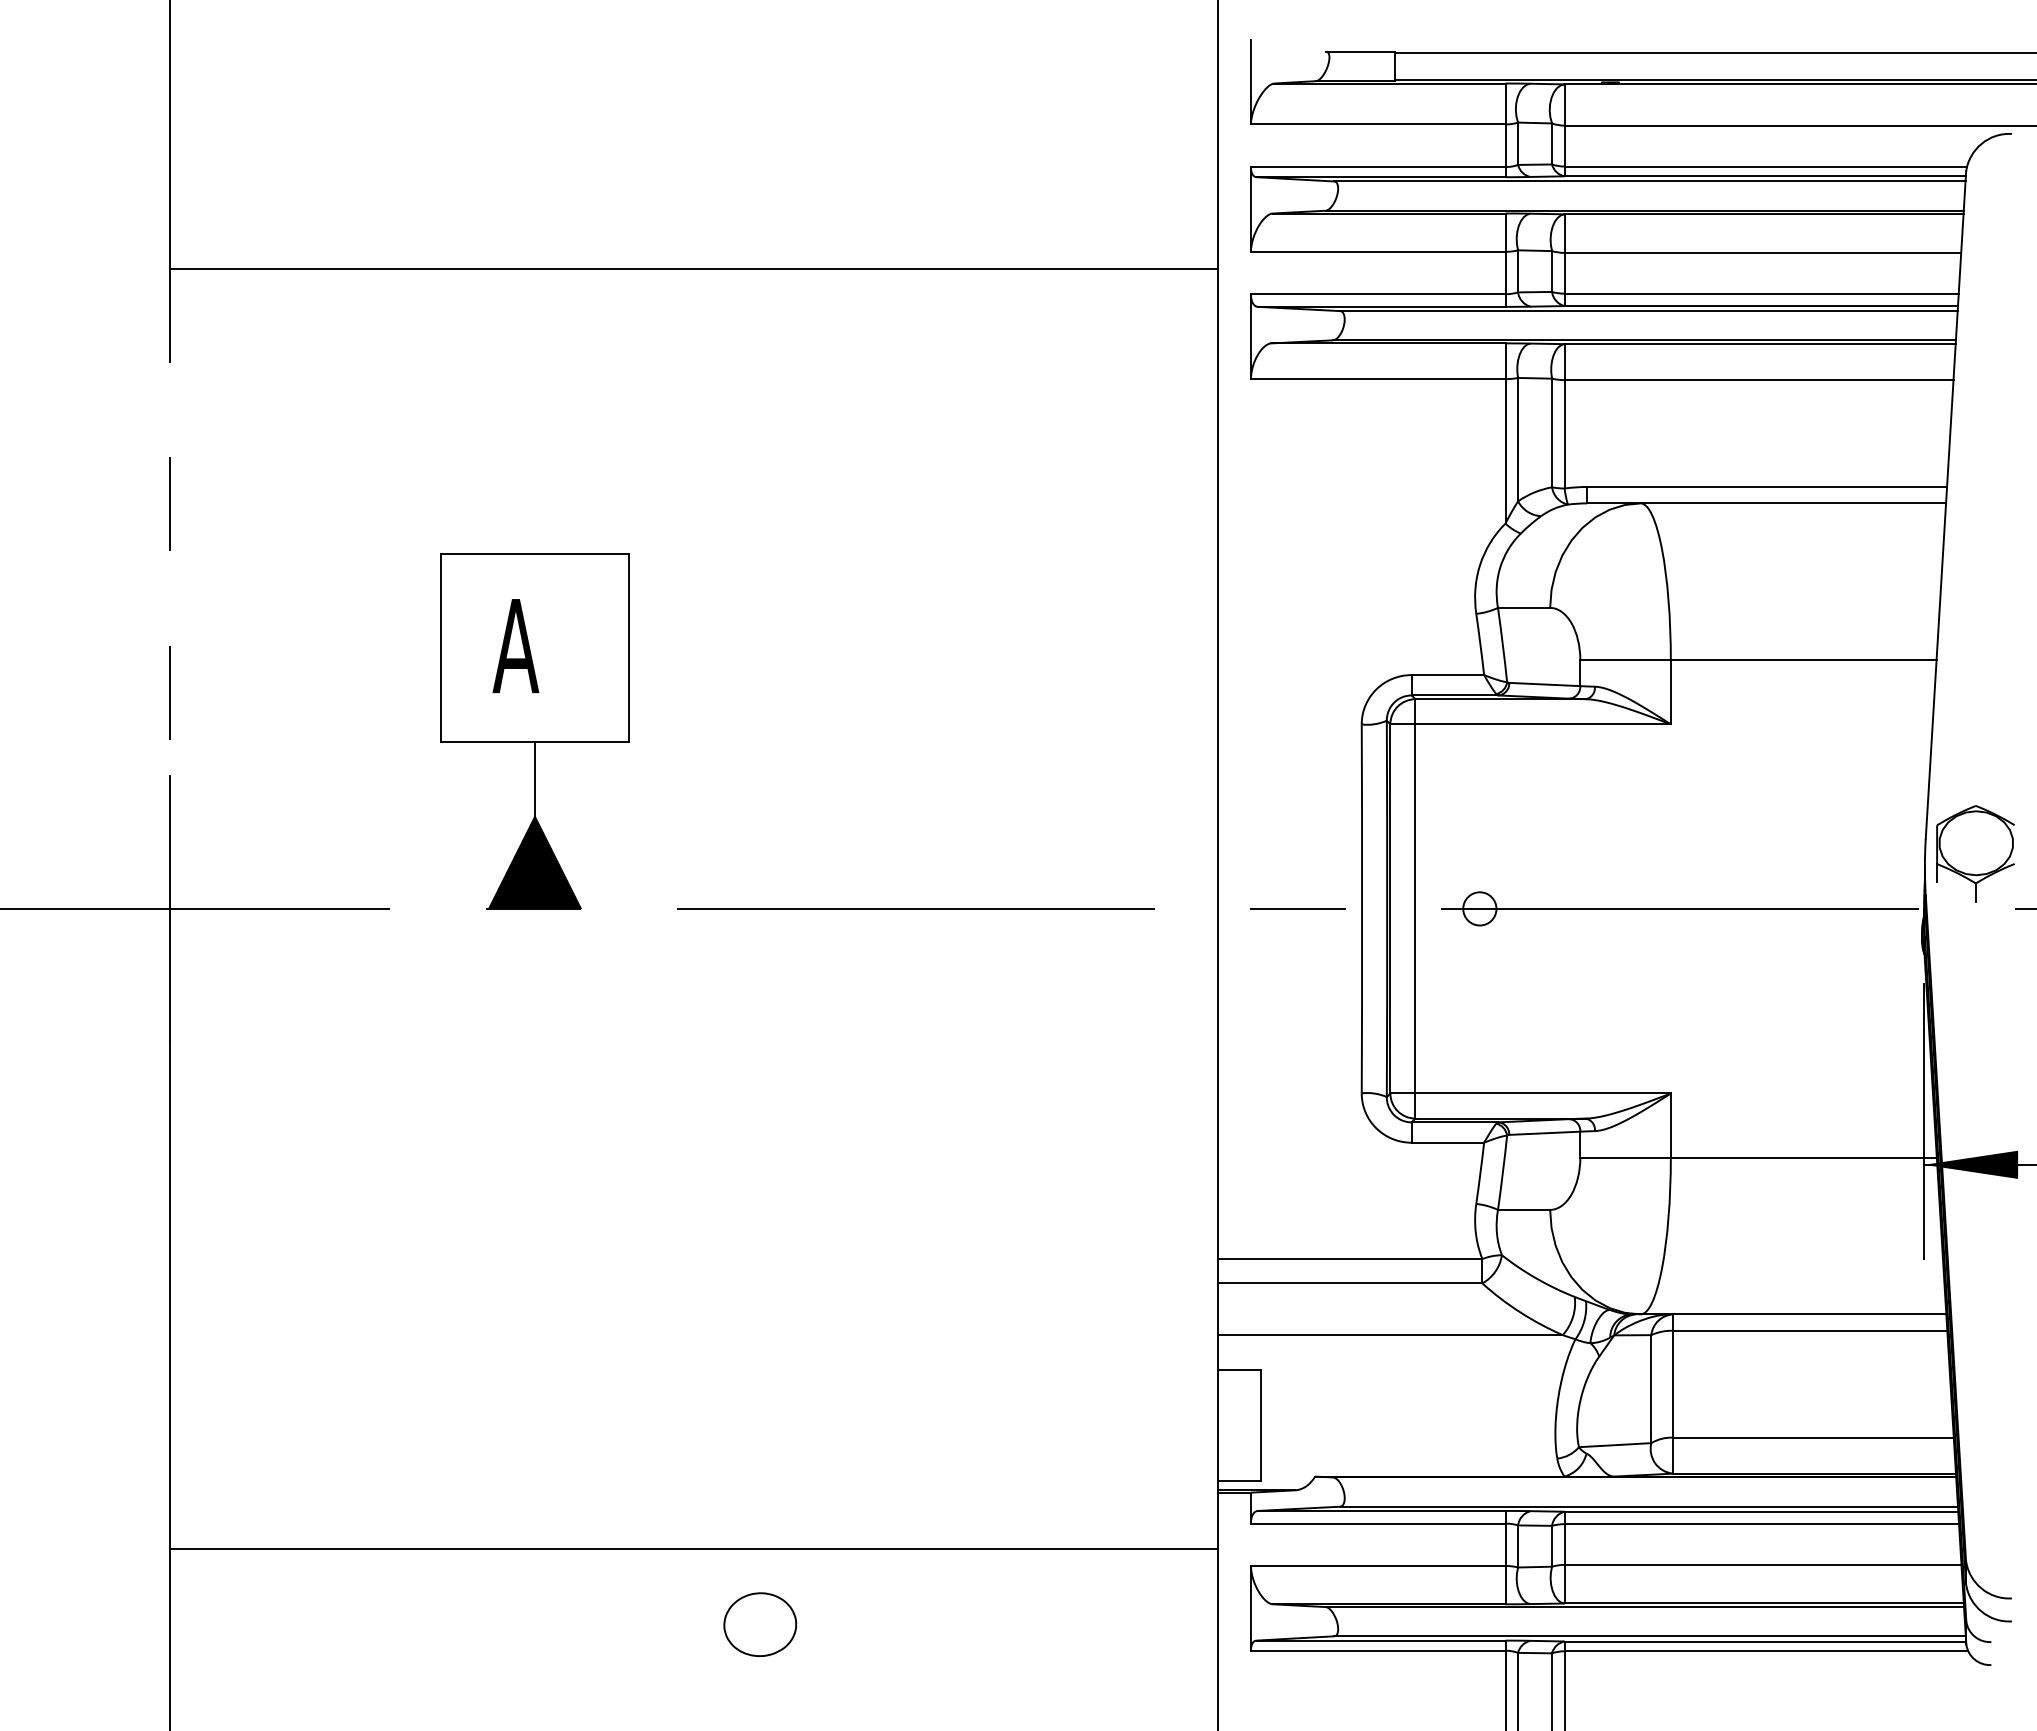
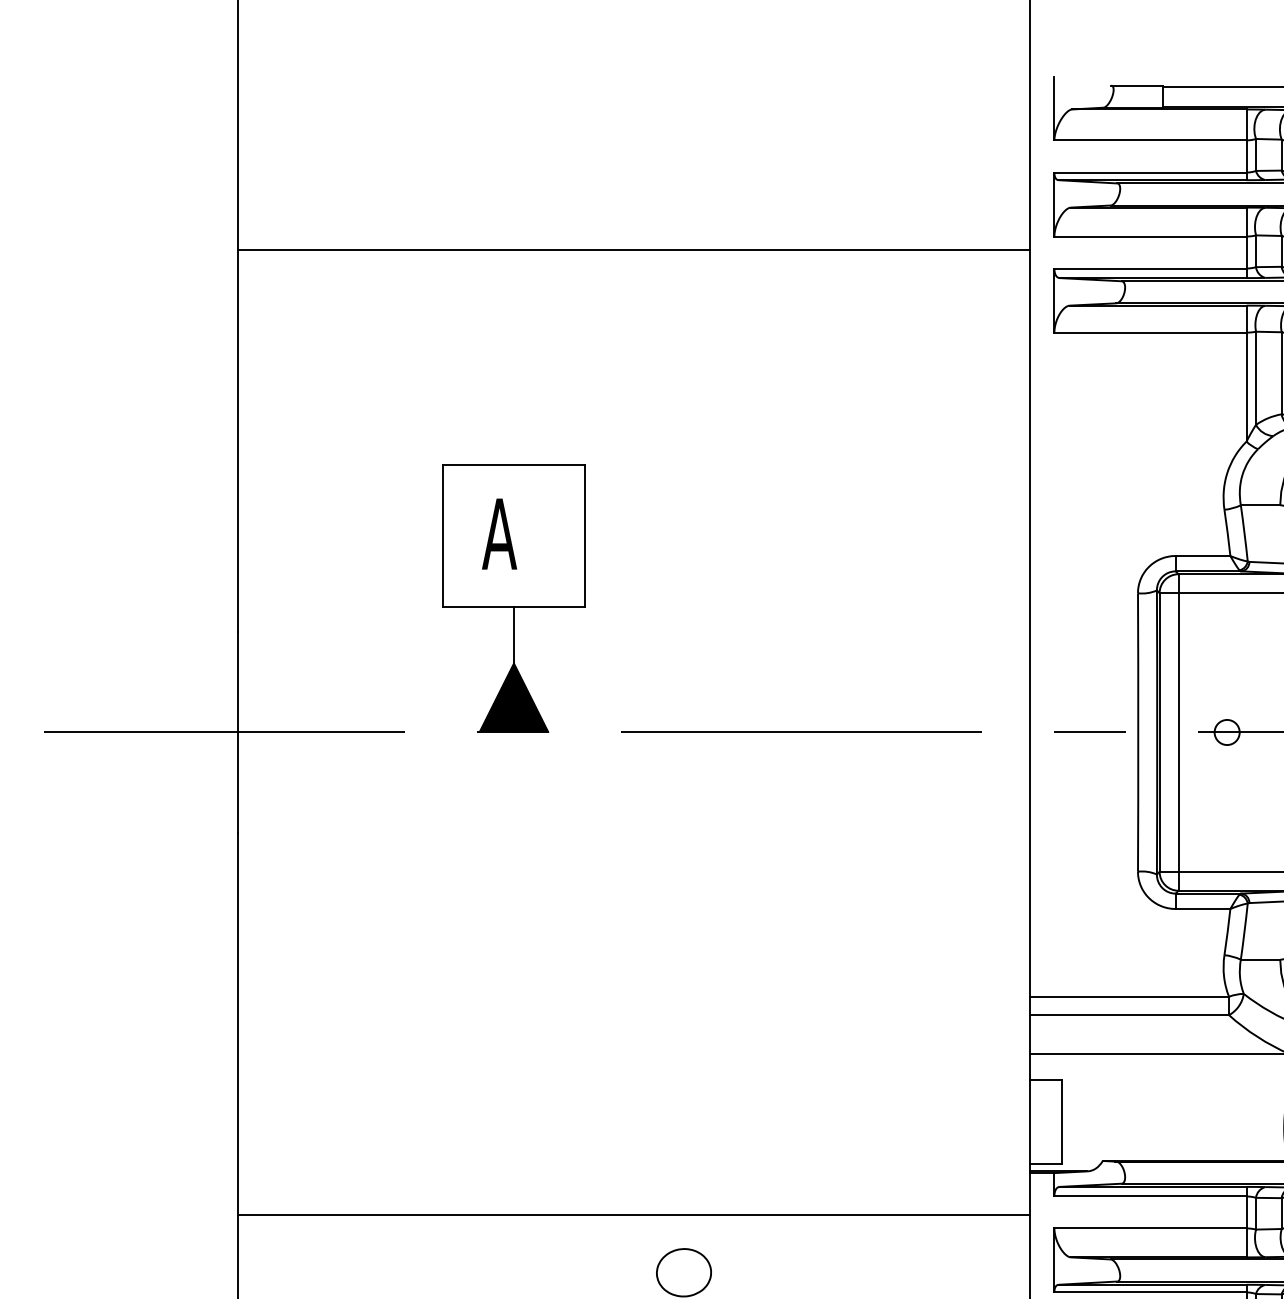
line: (169, 523) -> (238, 441), dashed -> solid

